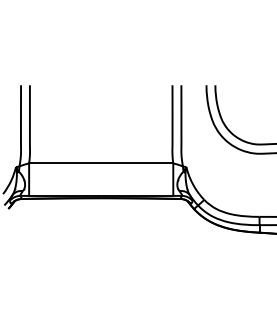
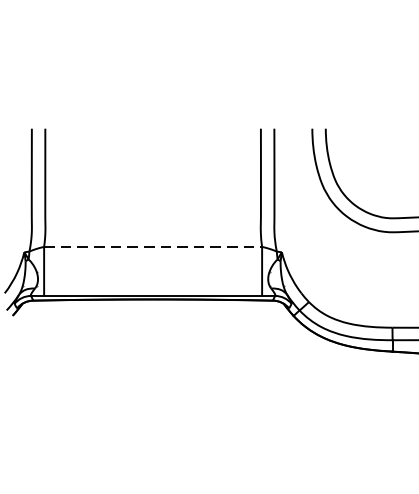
line: (101, 163) -> (153, 247), solid -> dashed

